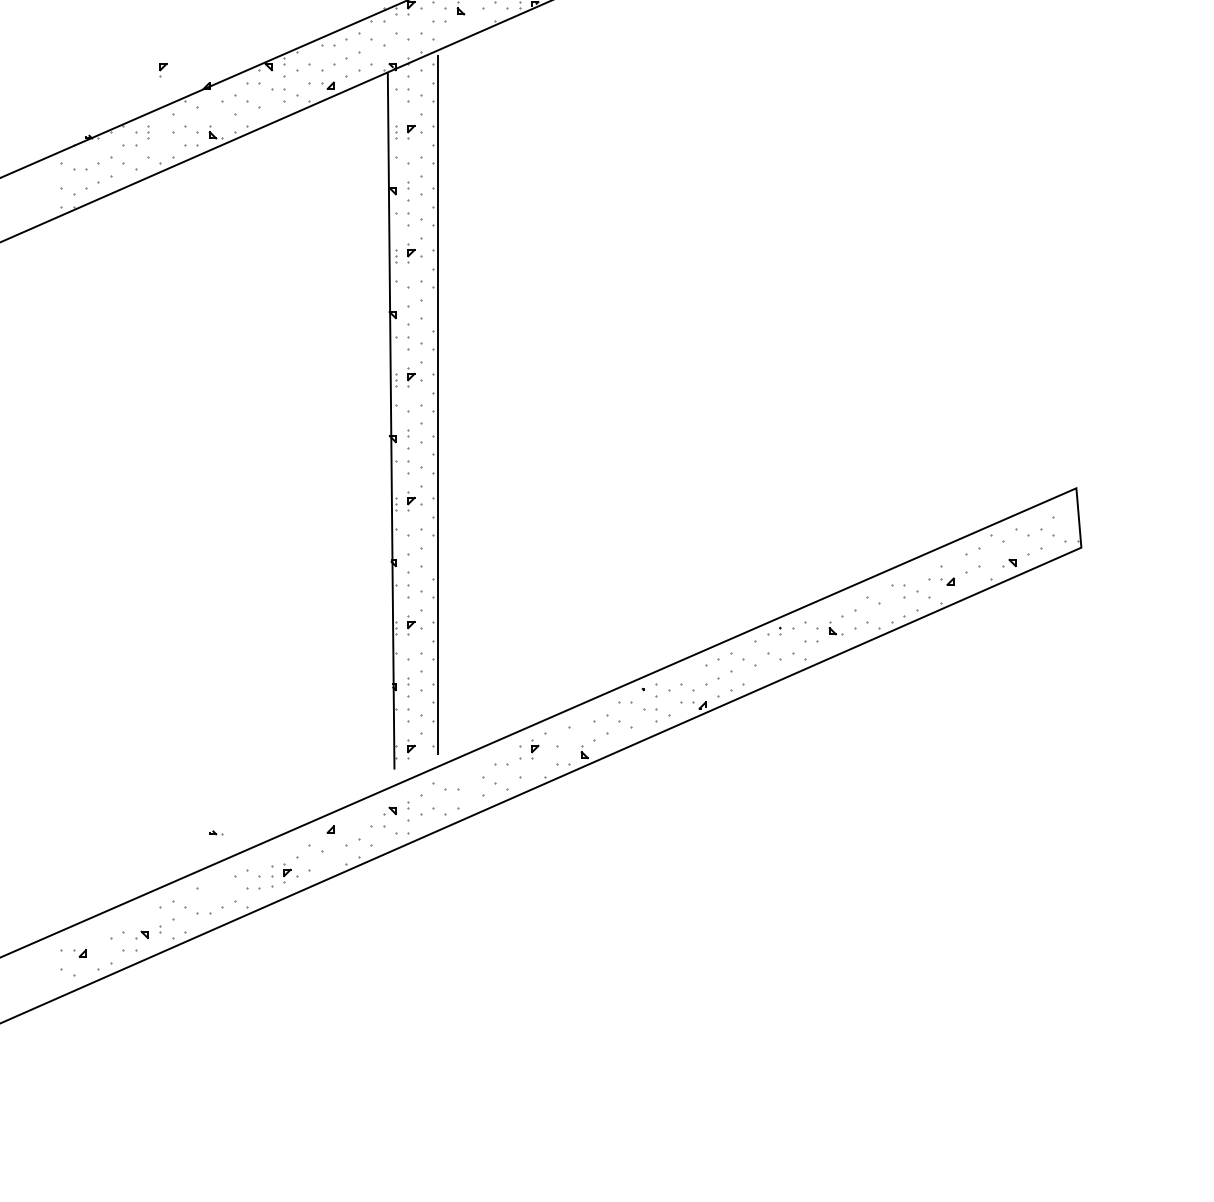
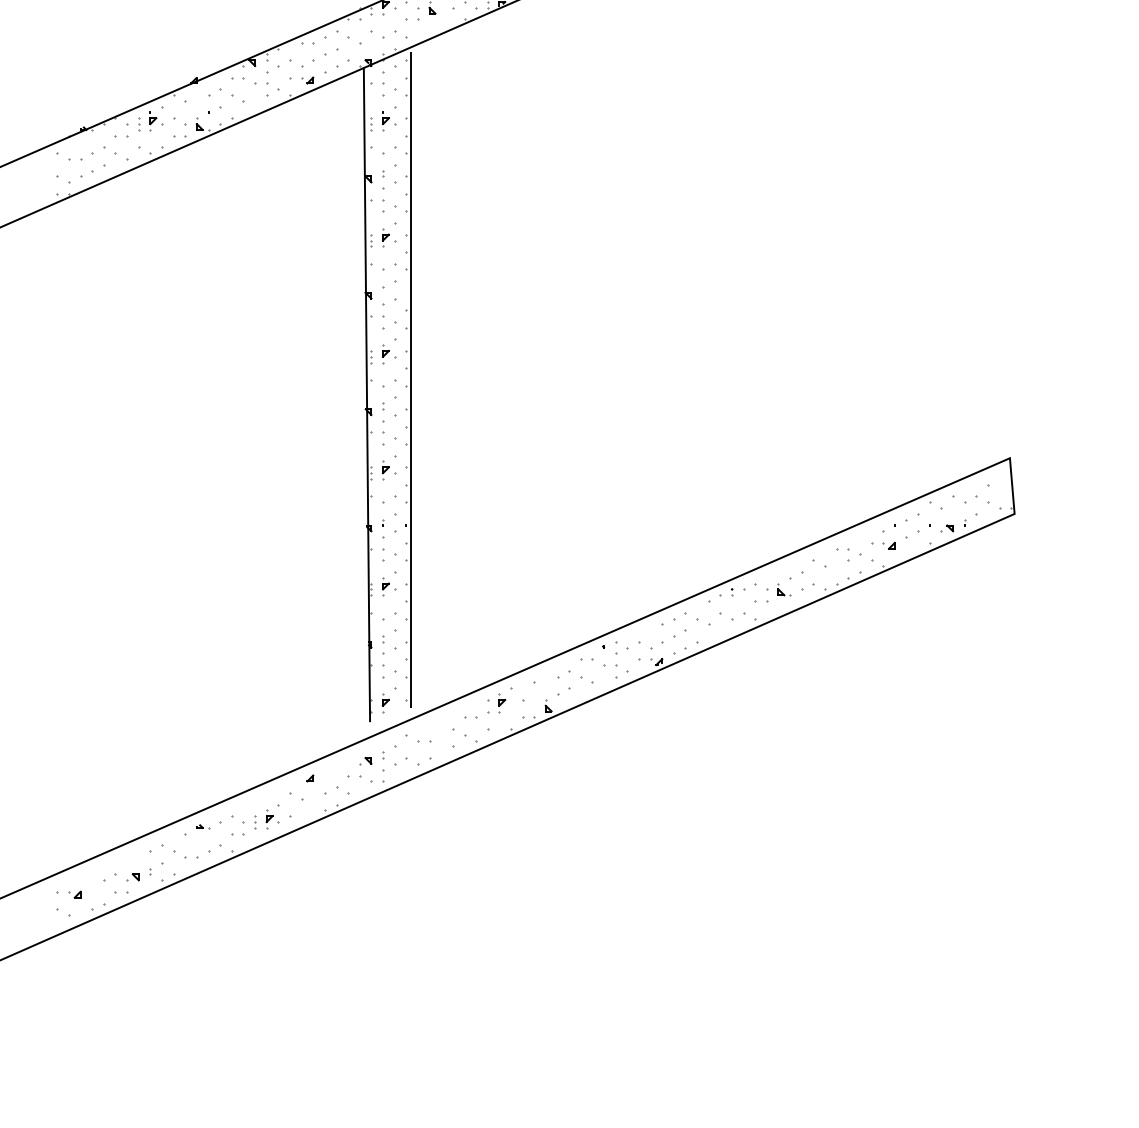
part: (163, 69) -> (153, 123), moved
part: (216, 832) -> (203, 826), moved
part: (272, 876) -> (255, 822), size x0.62

